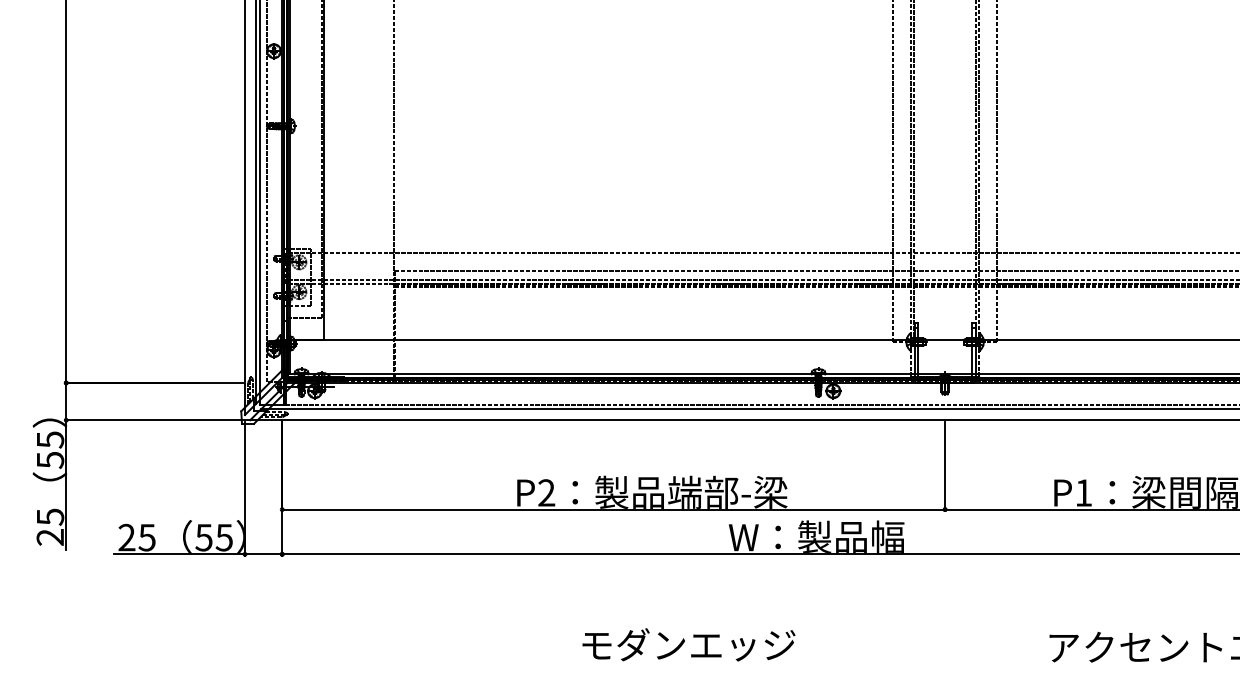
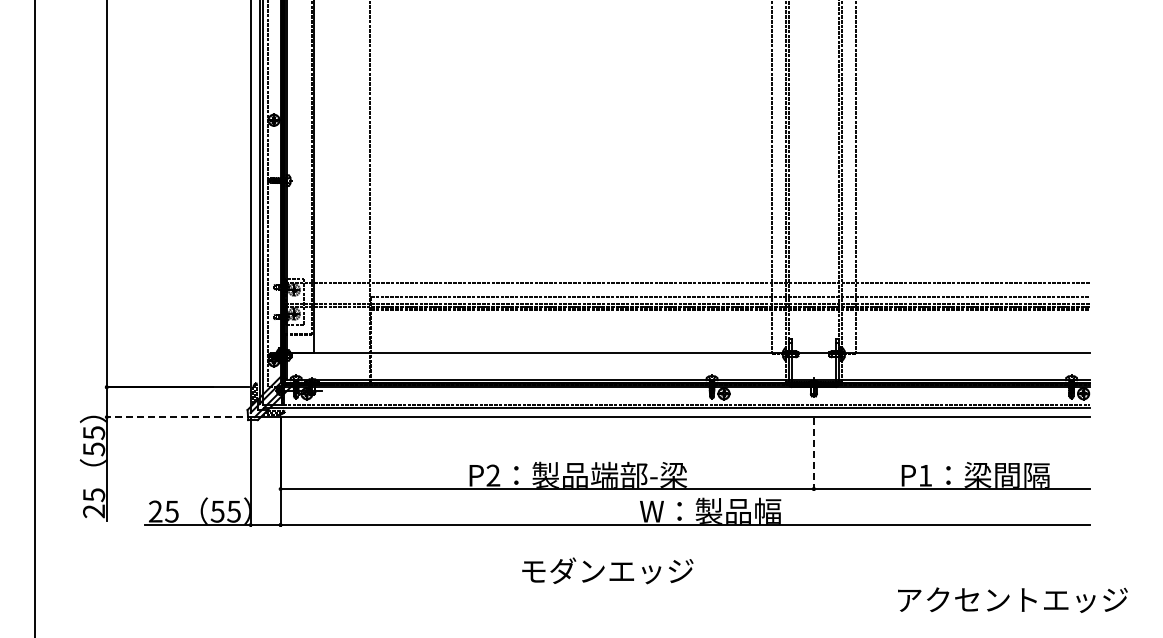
line: (156, 420) -> (179, 417), solid -> dashed
line: (944, 466) -> (813, 454), solid -> dashed
text: (688, 644) -> (607, 570), moved

